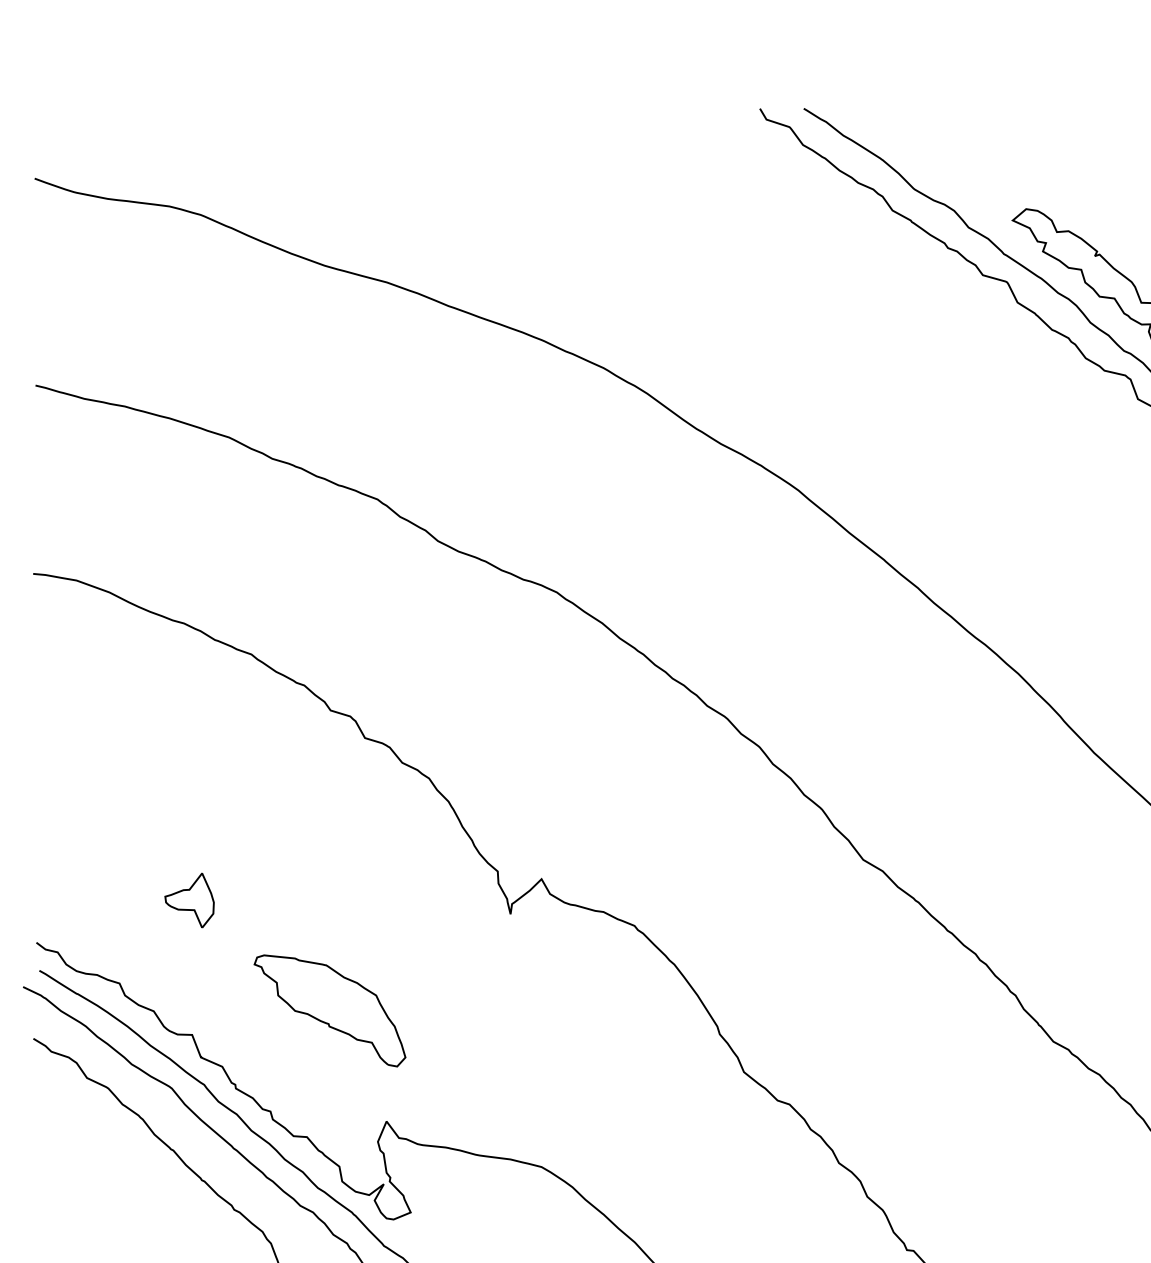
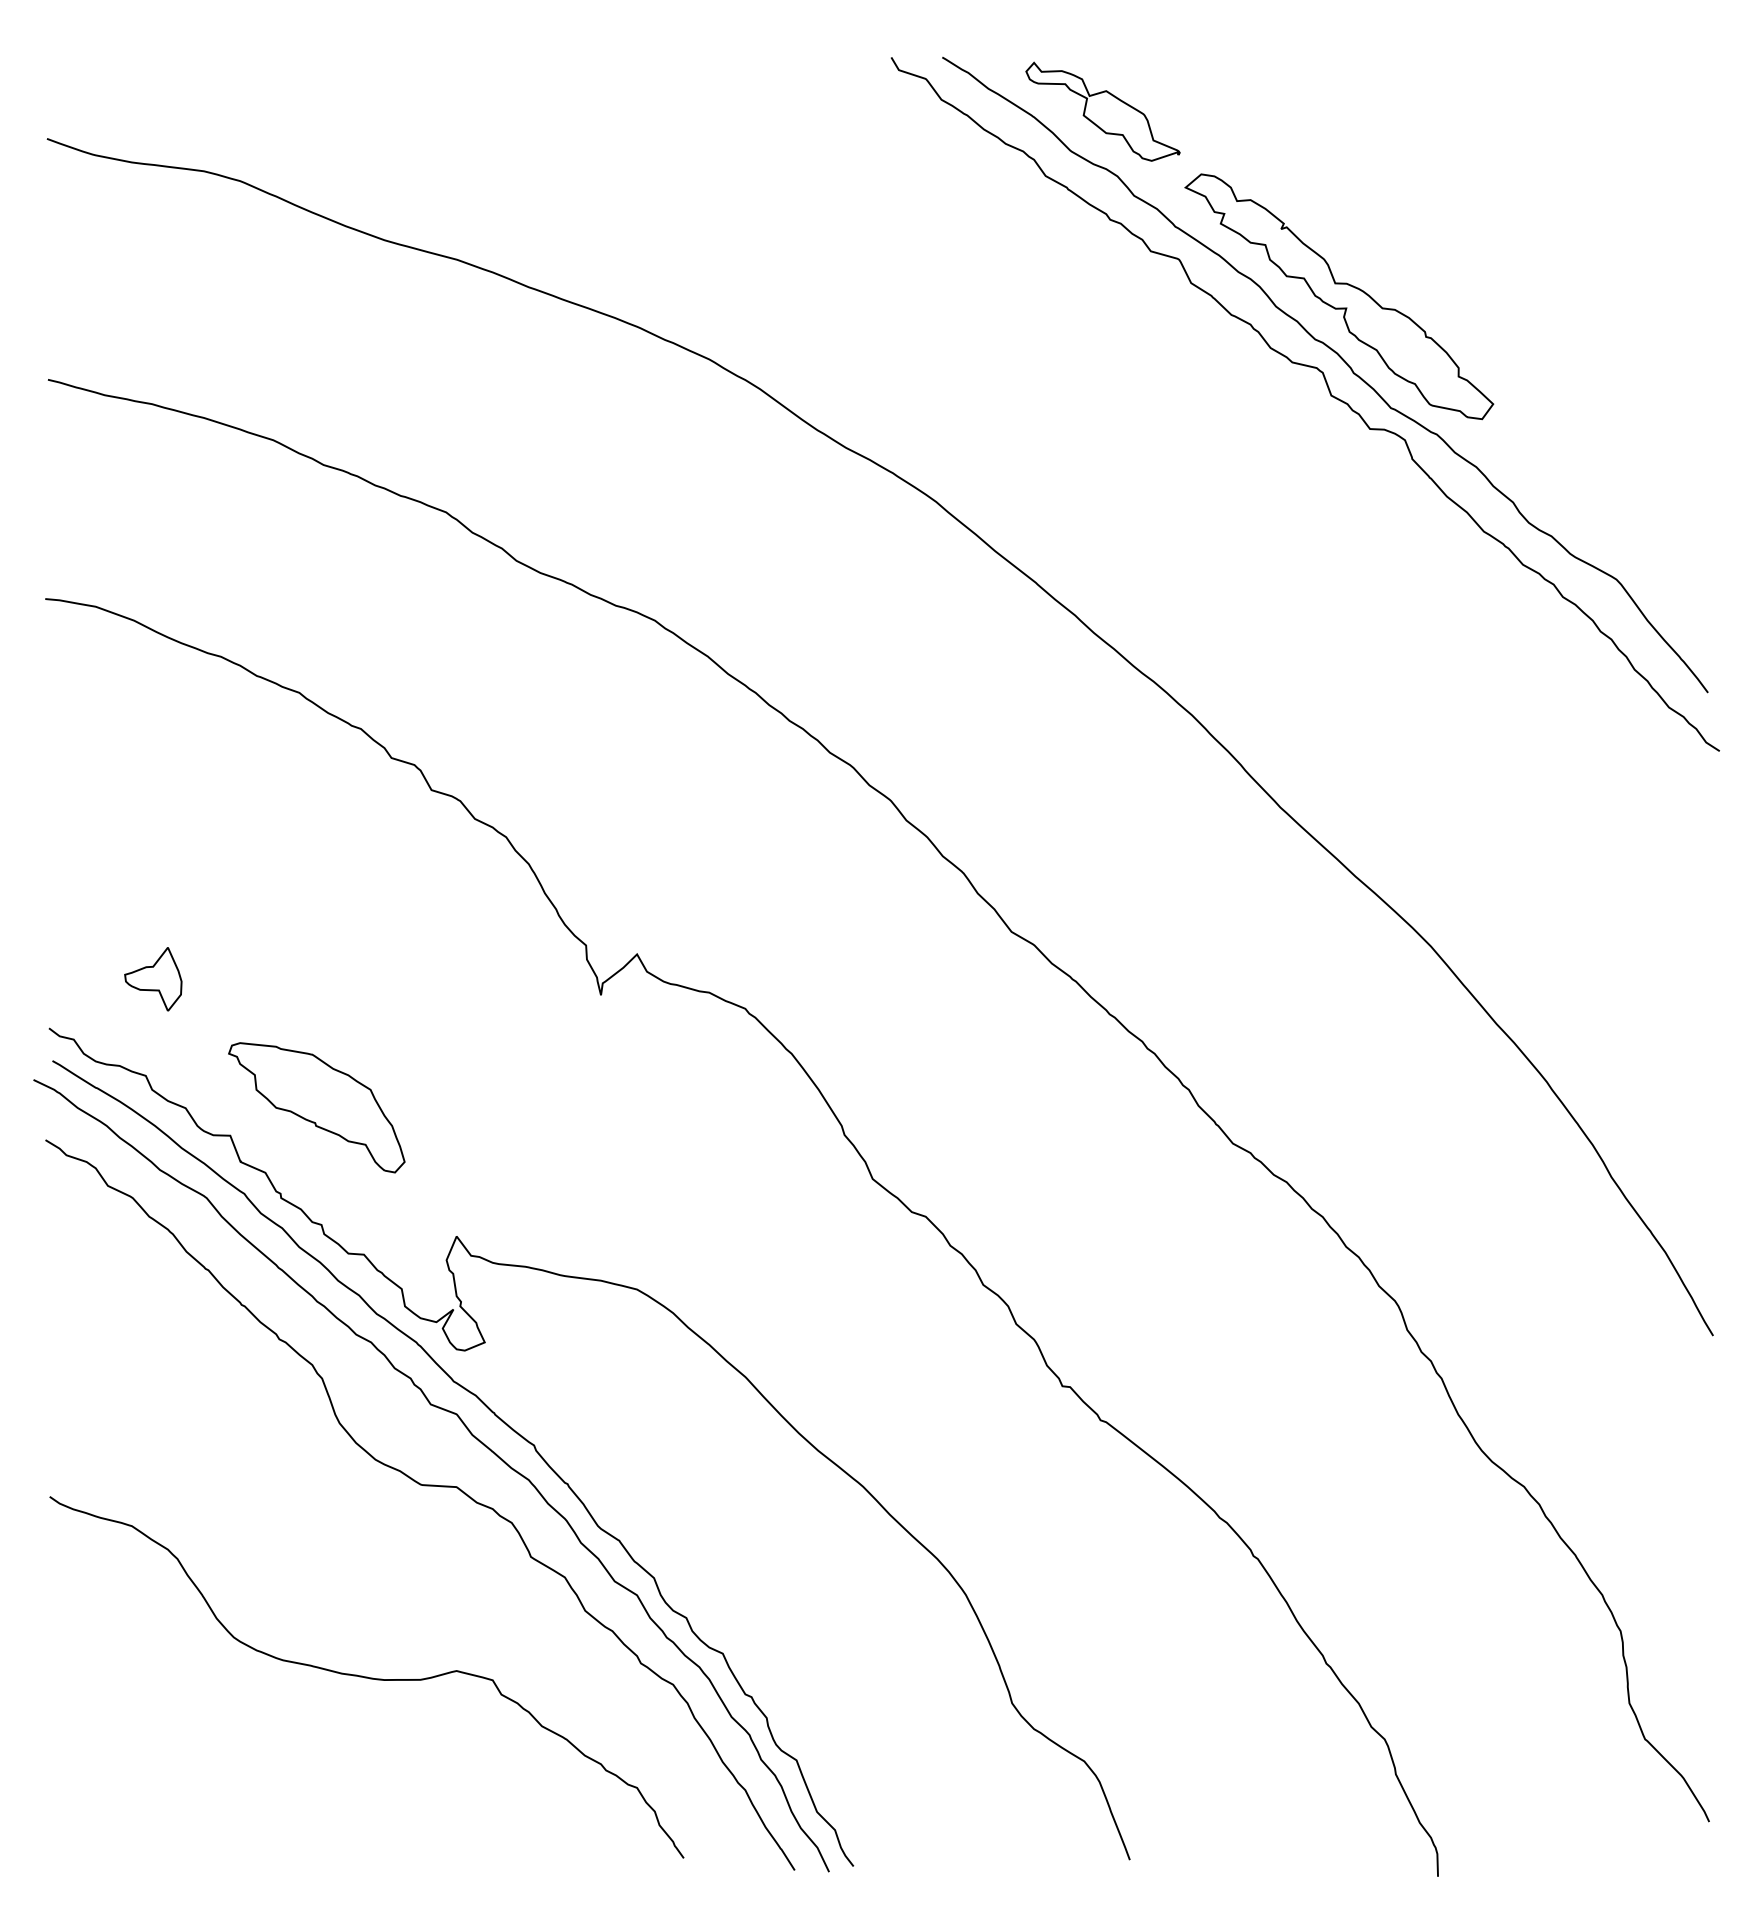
part: (941, 155) -> (1102, 111), added
part: (189, 900) -> (153, 979), moved
part: (329, 1010) -> (316, 1107), moved

